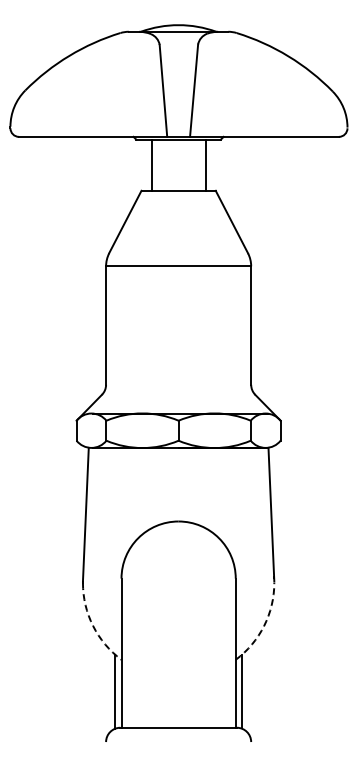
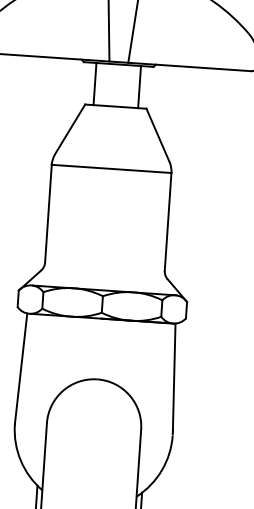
arc: (93, 626) -> (21, 461), dashed -> solid
arc: (264, 626) -> (162, 470), dashed -> solid

